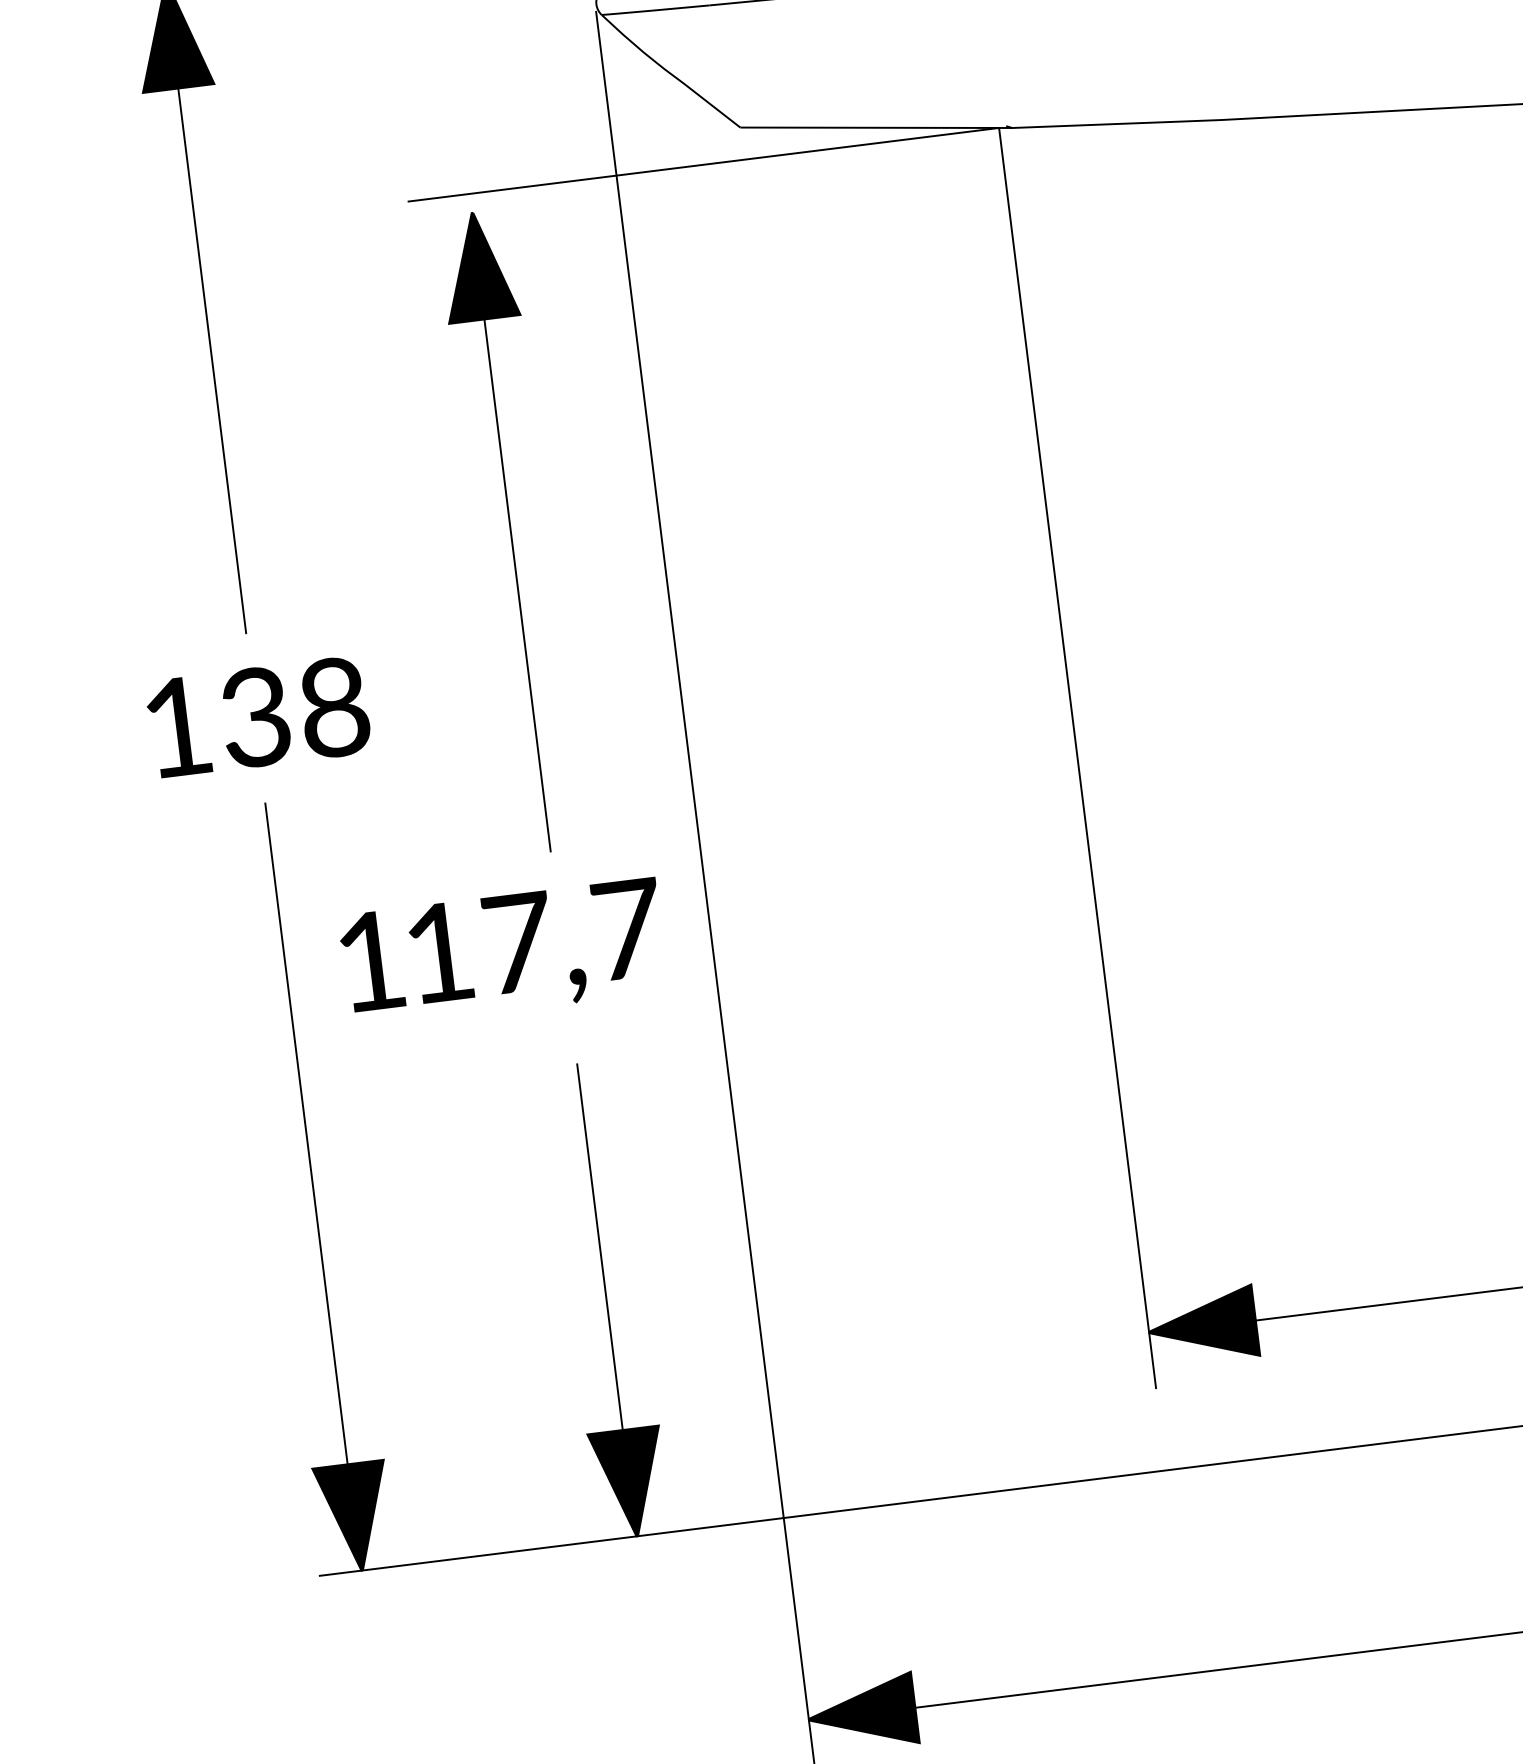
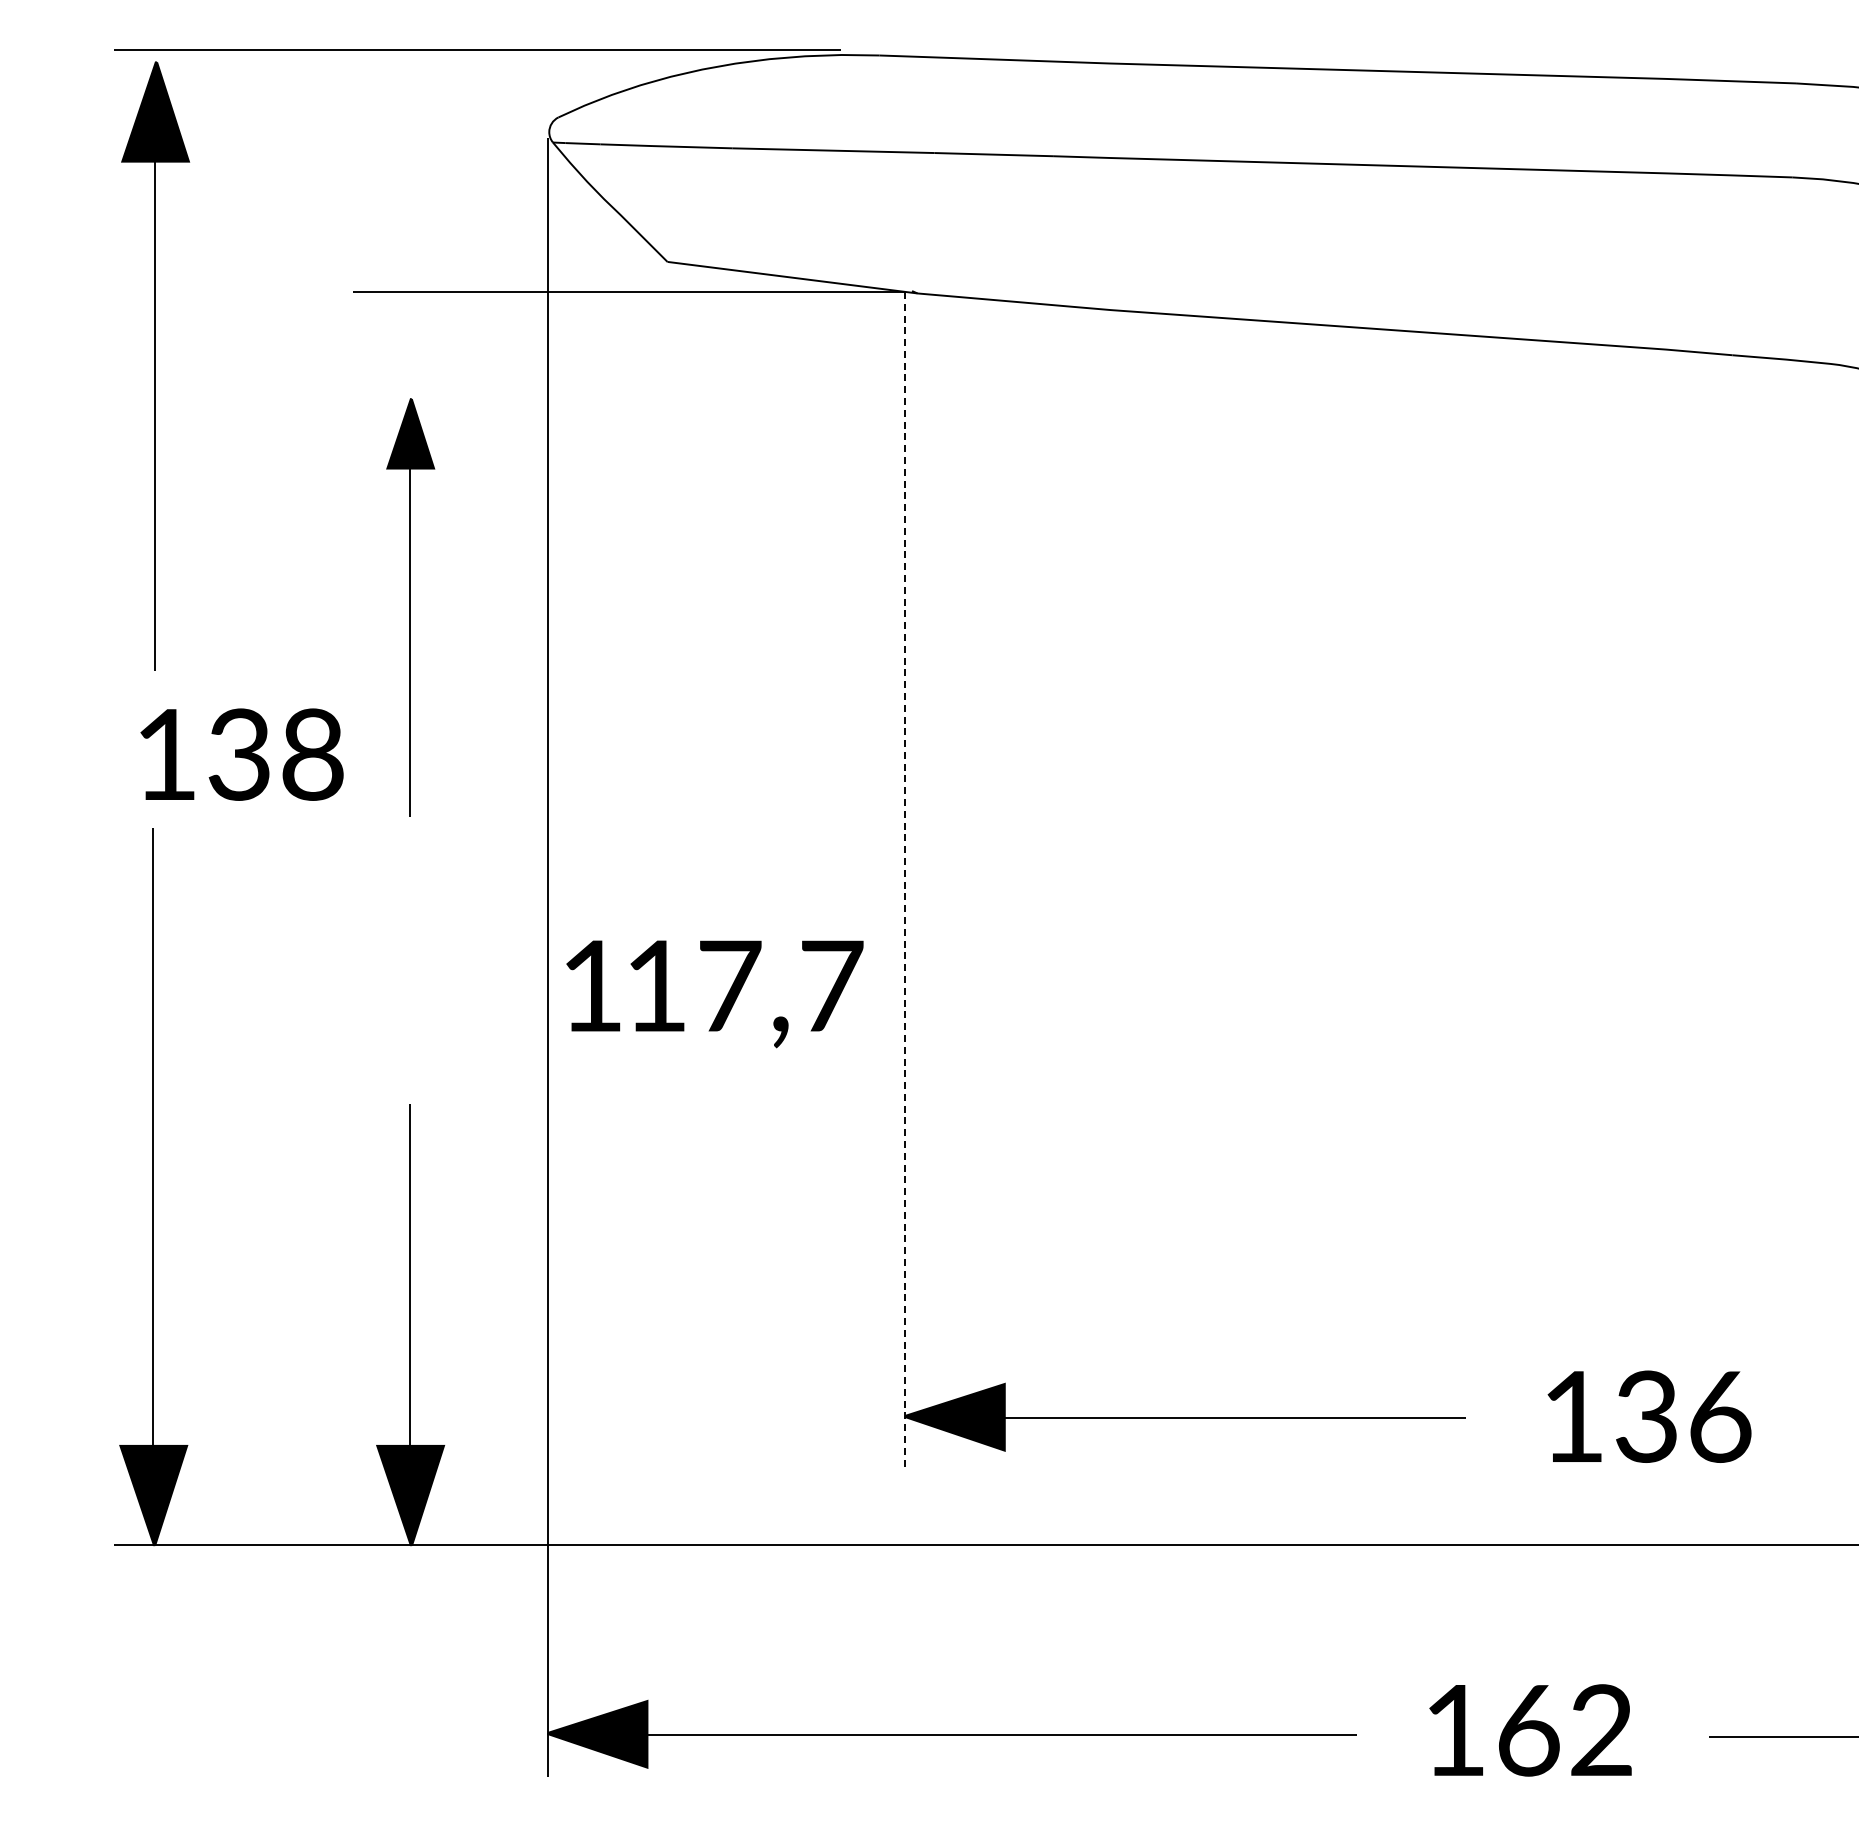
part: (511, 532) -> (410, 607), size x0.7
part: (257, 716) -> (241, 754), moved
line: (1077, 758) -> (905, 880), solid -> dashed
part: (514, 958) -> (724, 999), moved

